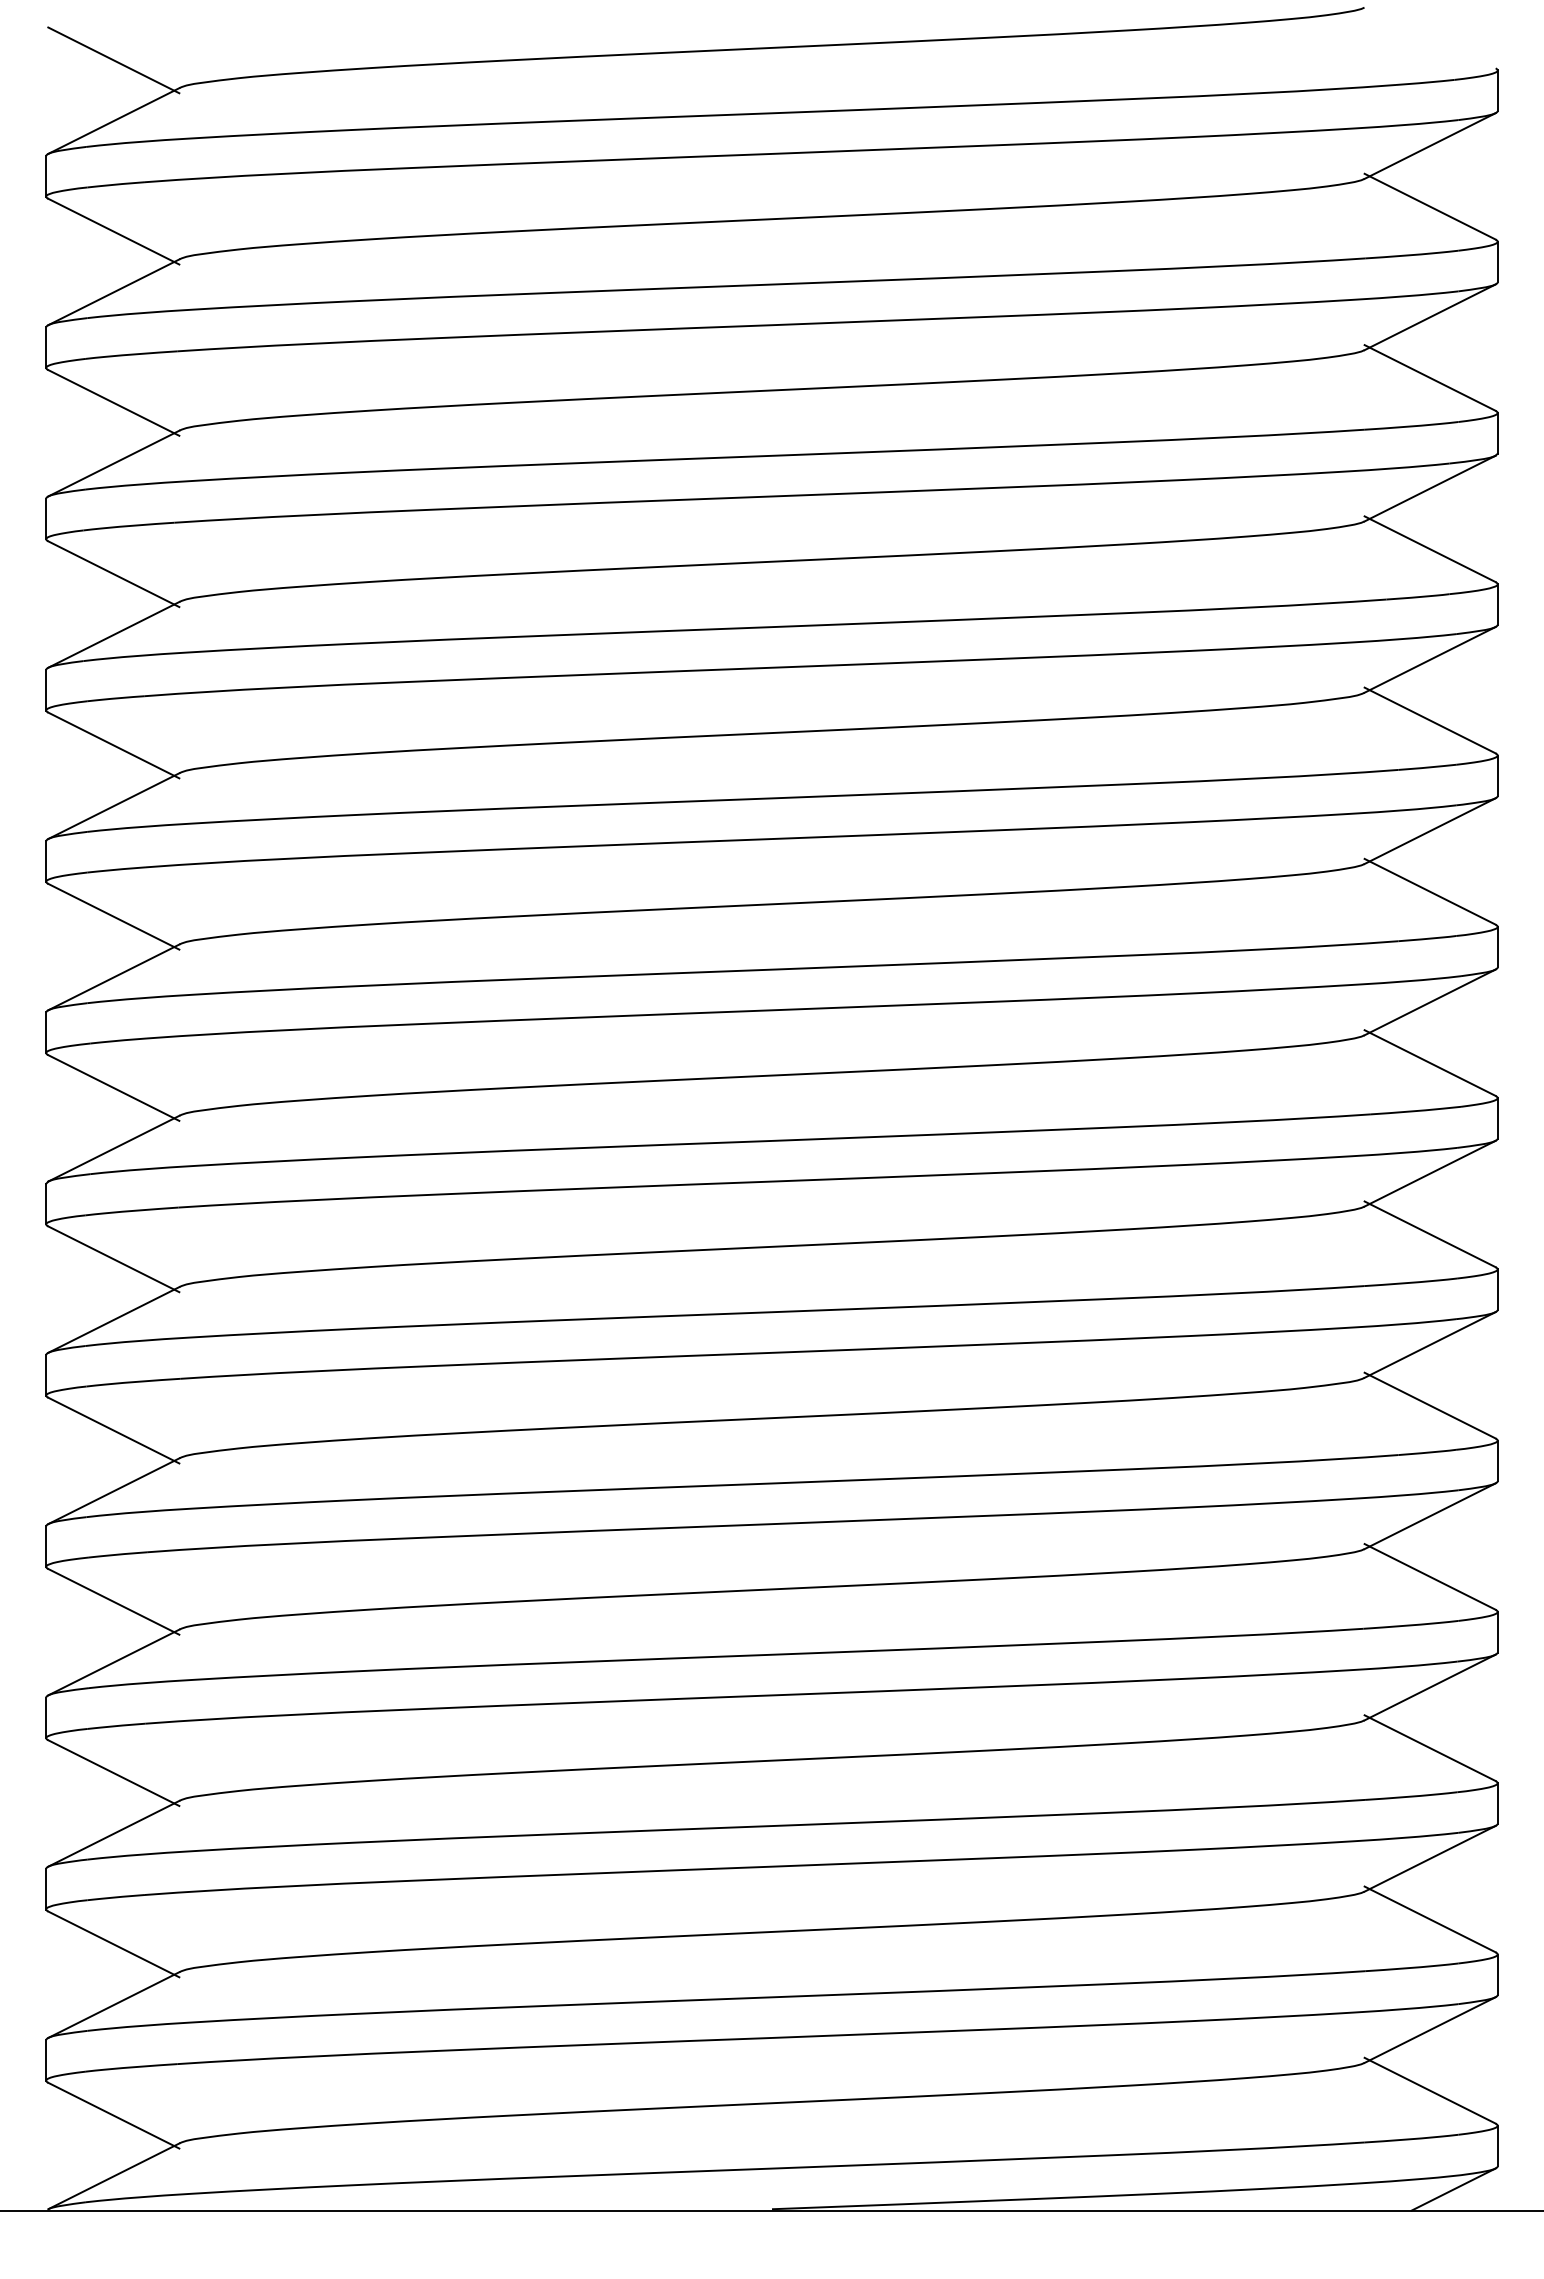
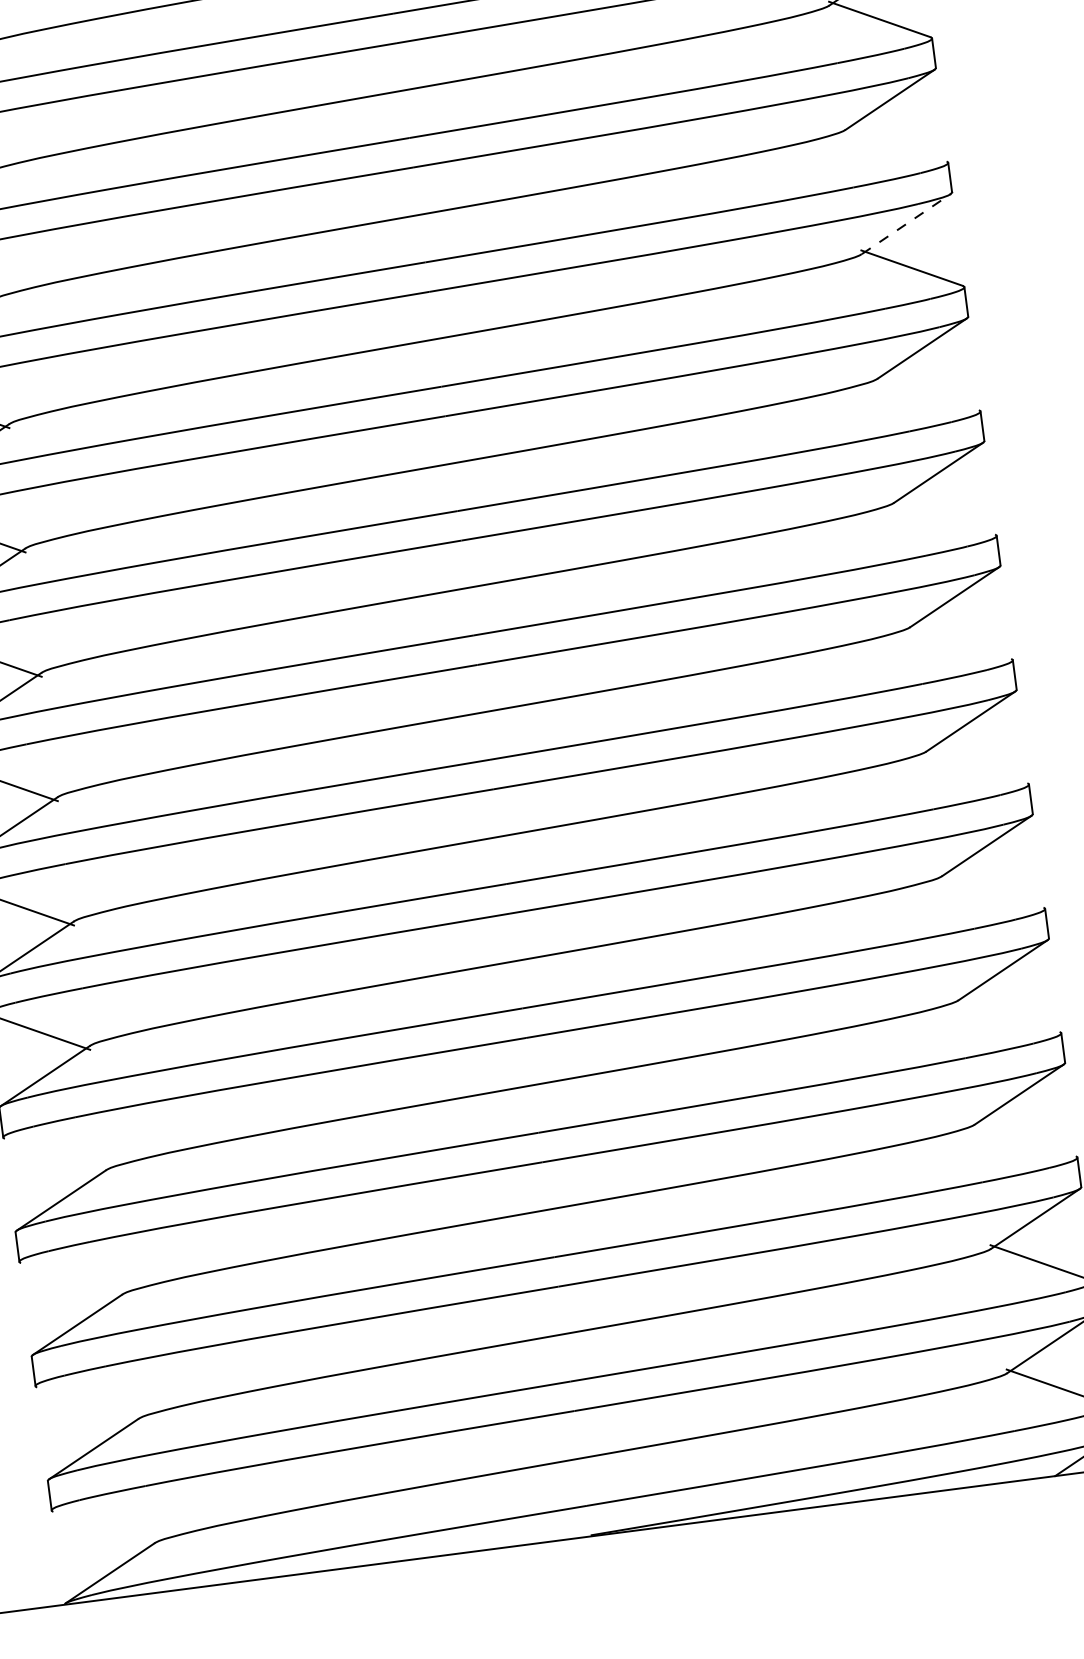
line: (1429, 377) -> (895, 143), removed
line: (1430, 488) -> (906, 224), solid -> dashed
line: (1429, 720) -> (927, 392), removed
line: (1429, 891) -> (943, 516), removed
line: (1429, 1062) -> (959, 640), removed
line: (1429, 1234) -> (976, 765), removed
line: (1429, 1405) -> (992, 889), removed
line: (1429, 1576) -> (1008, 1014), removed
line: (113, 1601) -> (55, 1156), removed
line: (1429, 1748) -> (1024, 1138), removed
line: (113, 1773) -> (71, 1281), removed
line: (113, 1944) -> (87, 1405), removed
line: (113, 2115) -> (103, 1529), removed

